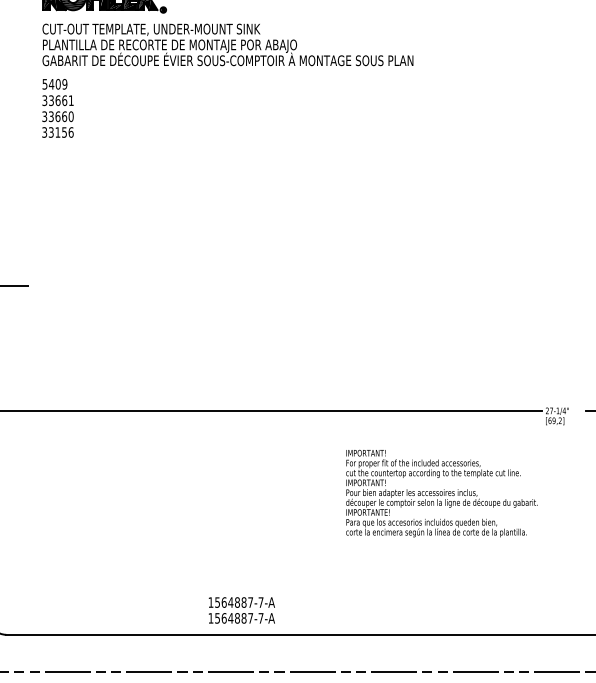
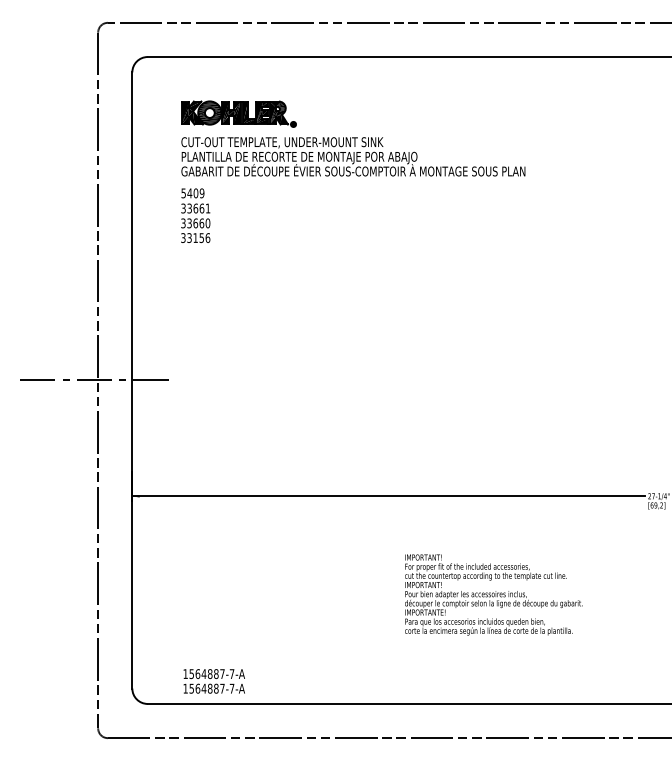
text: (441, 493) -> (493, 594), moved
text: (241, 610) -> (213, 681), moved

